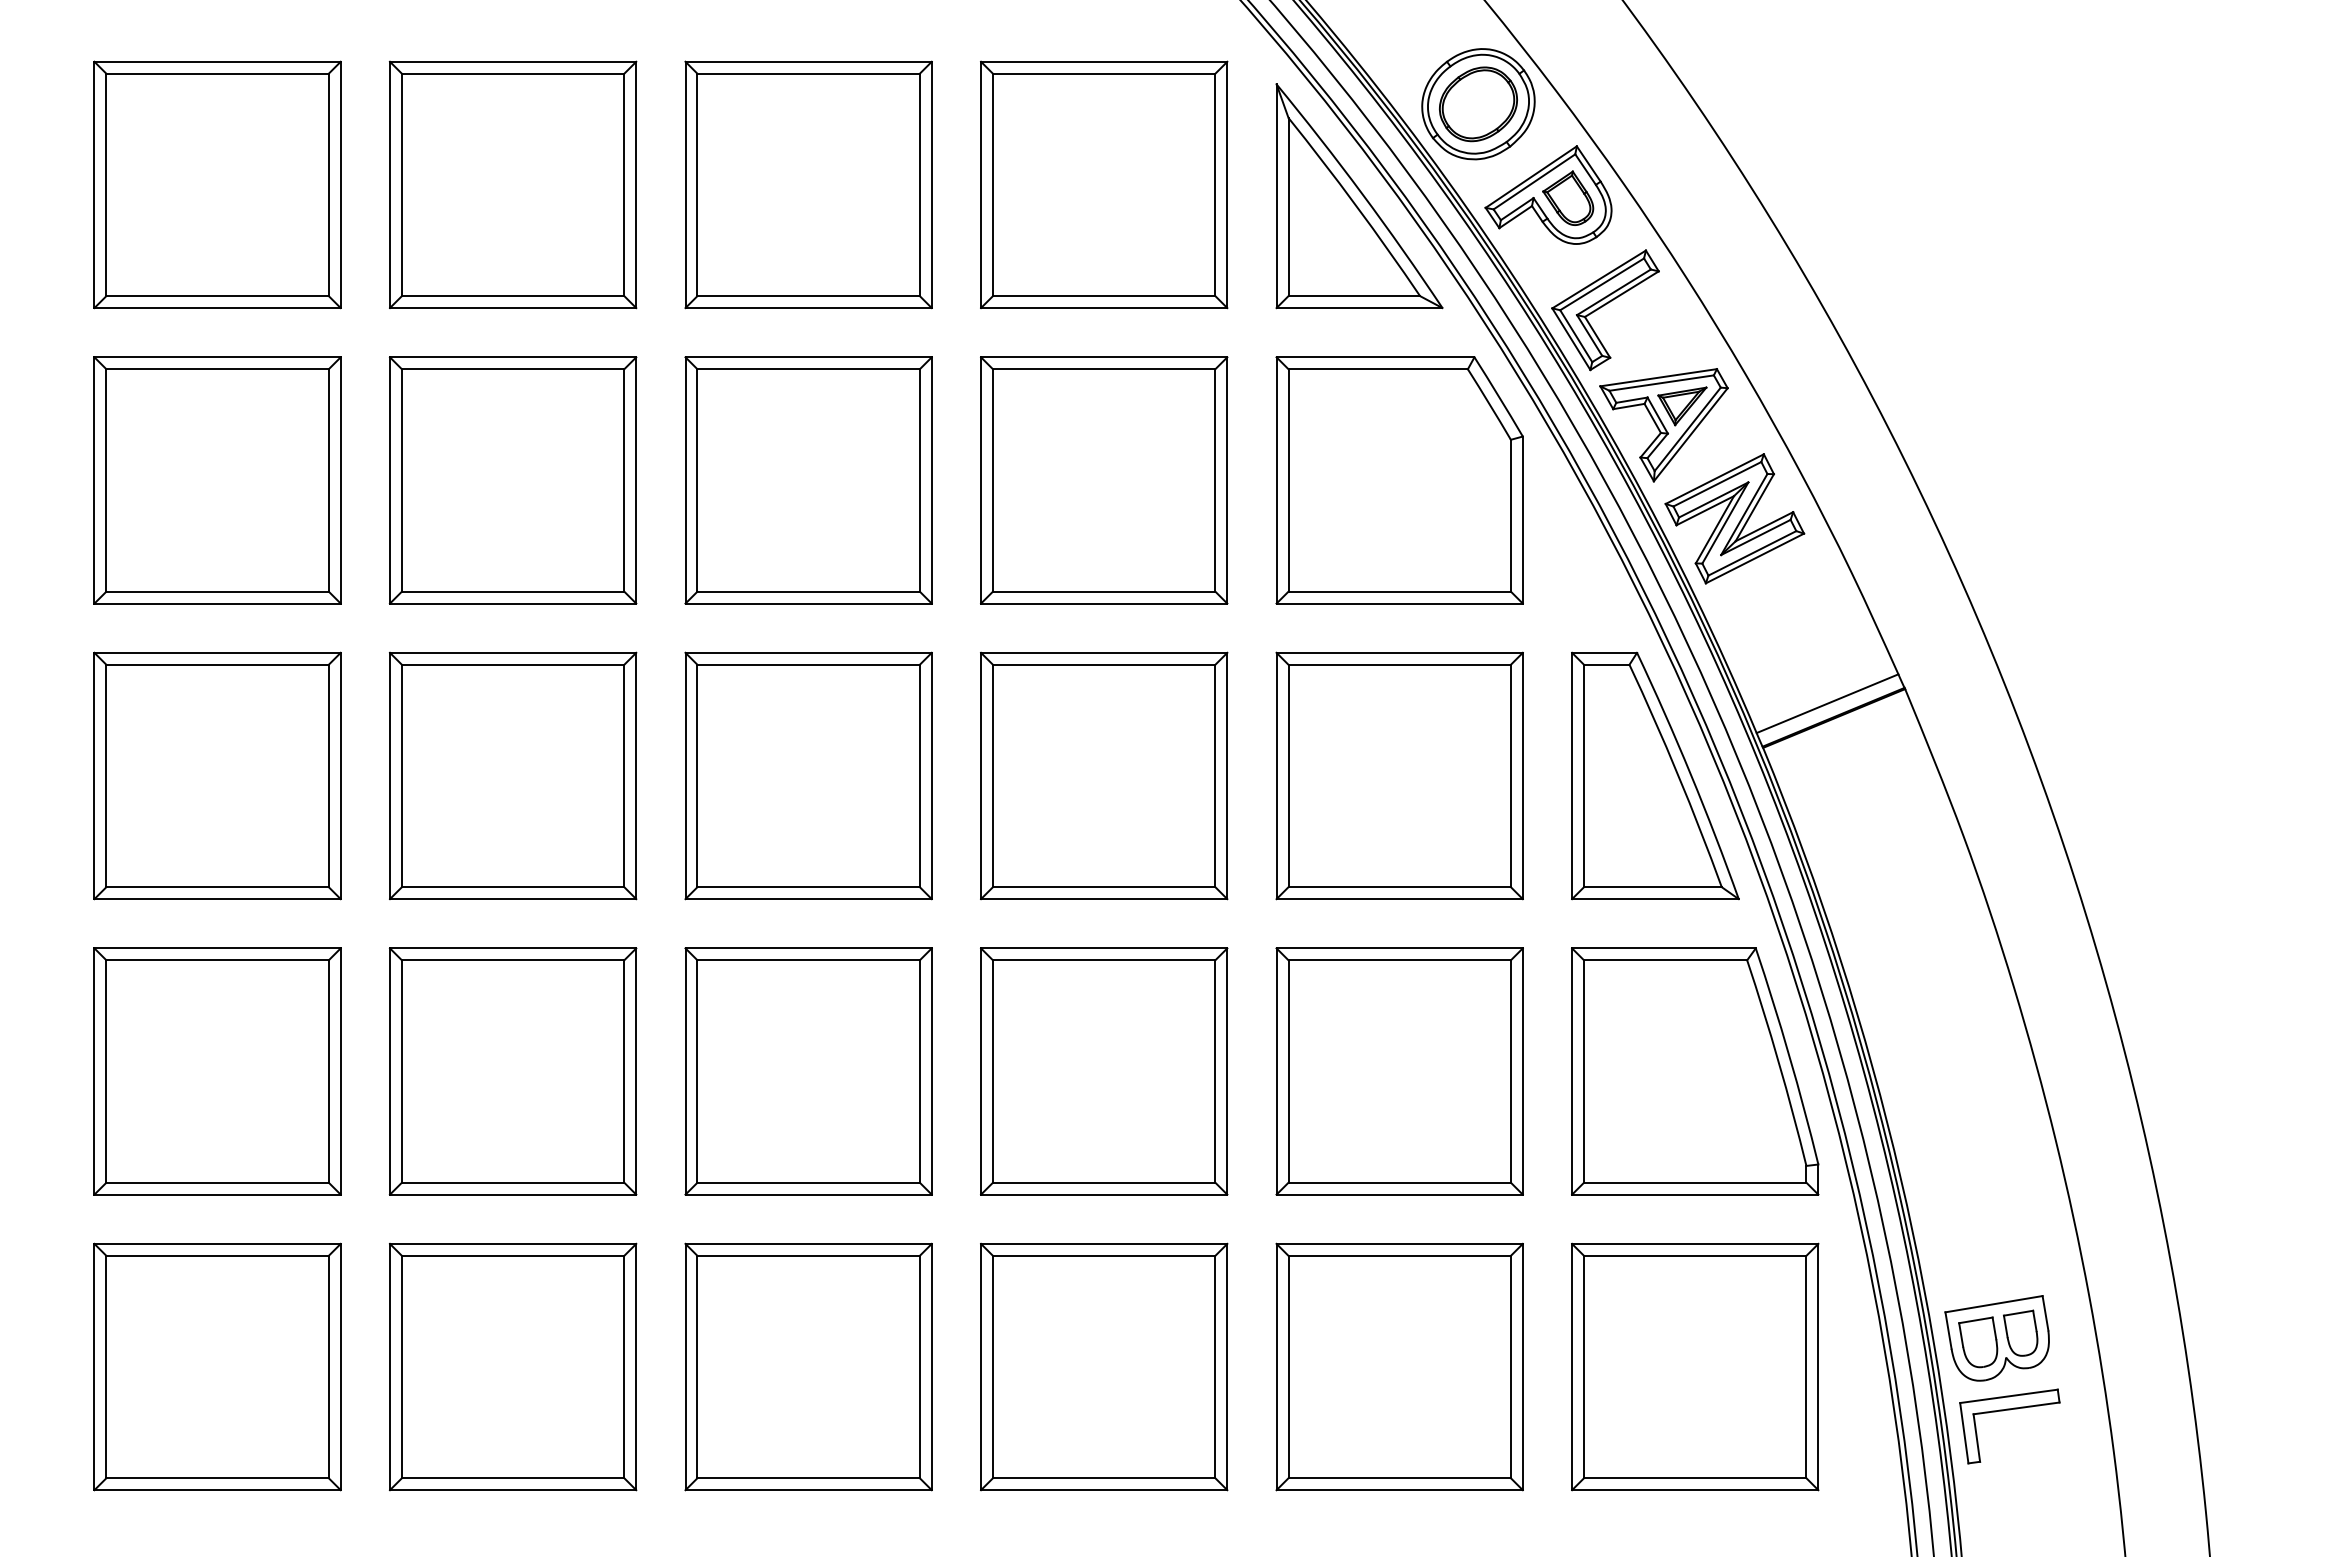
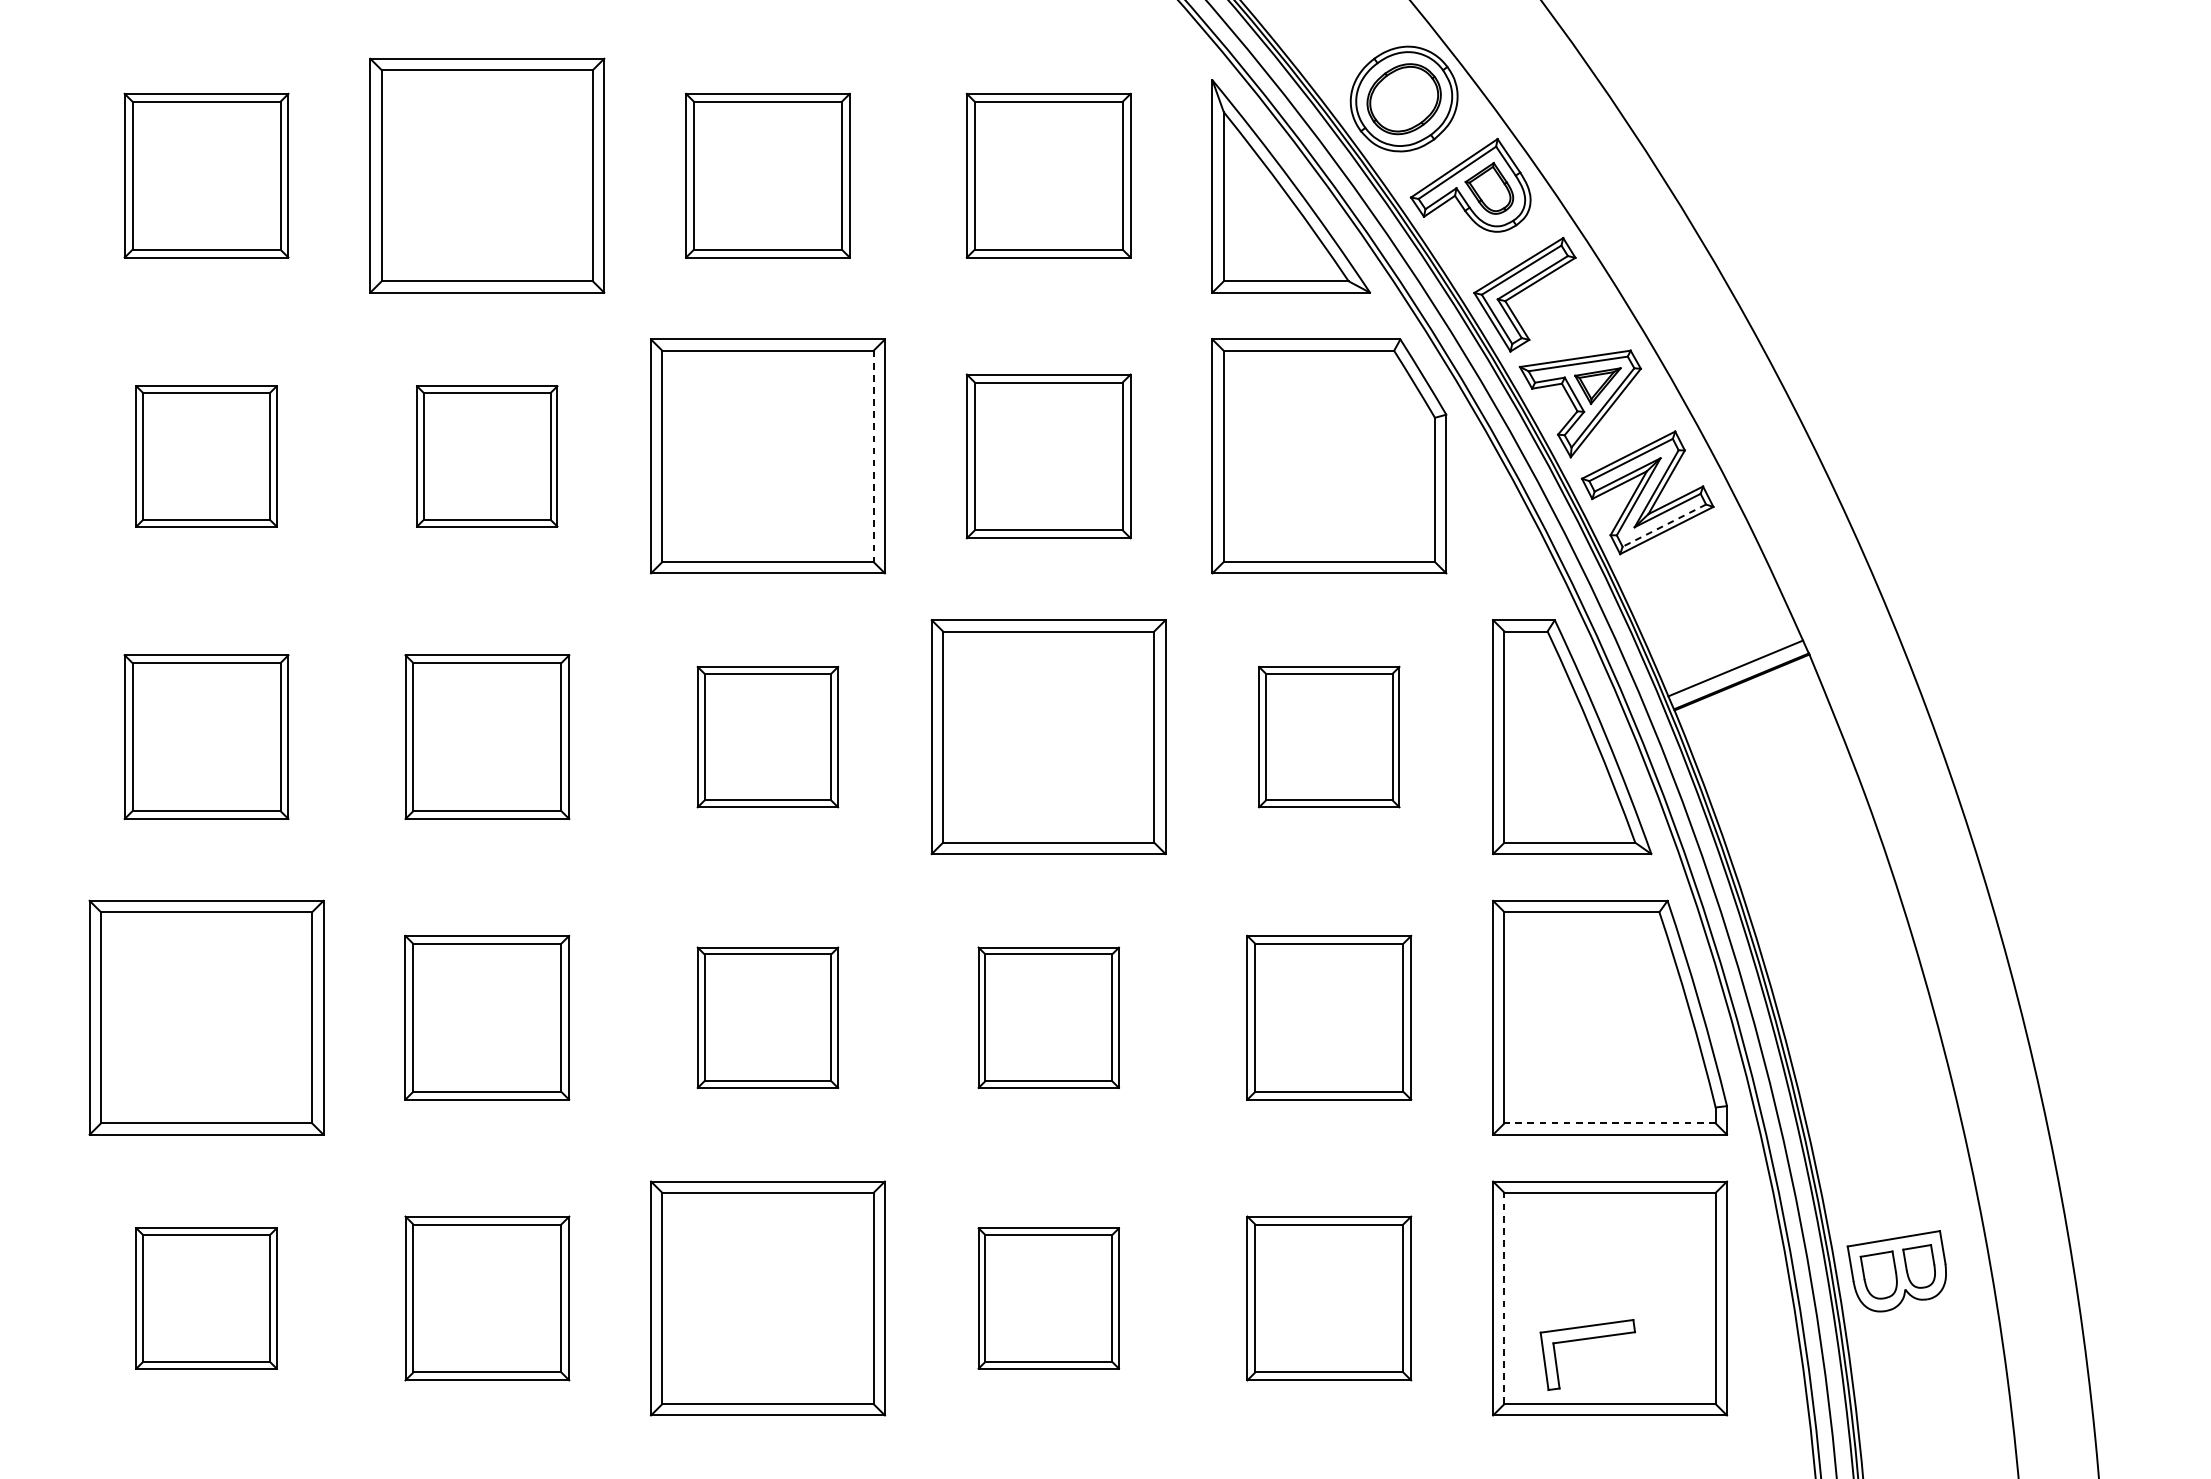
part: (217, 184) -> (206, 175), size x0.7
part: (808, 184) -> (767, 175), size x0.7
part: (1104, 184) -> (1048, 175), size x0.7
part: (217, 480) -> (206, 456), size x0.6
part: (512, 480) -> (486, 456), size x0.6
line: (919, 480) -> (873, 456), solid -> dashed
part: (1104, 480) -> (1048, 456), size x0.7
line: (1751, 553) -> (1663, 525), solid -> dashed
part: (217, 775) -> (206, 736), size x0.7
part: (513, 775) -> (487, 736), size x0.7
part: (808, 775) -> (767, 736), size x0.6
part: (1399, 775) -> (1329, 736), size x0.6
part: (512, 1071) -> (486, 1017), size x0.7
part: (808, 1071) -> (767, 1017), size x0.6
part: (1104, 1071) -> (1048, 1017), size x0.6
part: (1399, 1071) -> (1329, 1017), size x0.7
line: (1694, 1182) -> (1609, 1123), solid -> dashed
part: (217, 1366) -> (206, 1297), size x0.6
part: (513, 1366) -> (487, 1297), size x0.7
part: (1104, 1366) -> (1048, 1297), size x0.6
part: (1399, 1366) -> (1329, 1297), size x0.7
line: (1584, 1366) -> (1504, 1297), solid -> dashed
part: (2009, 1410) -> (1587, 1339), moved

